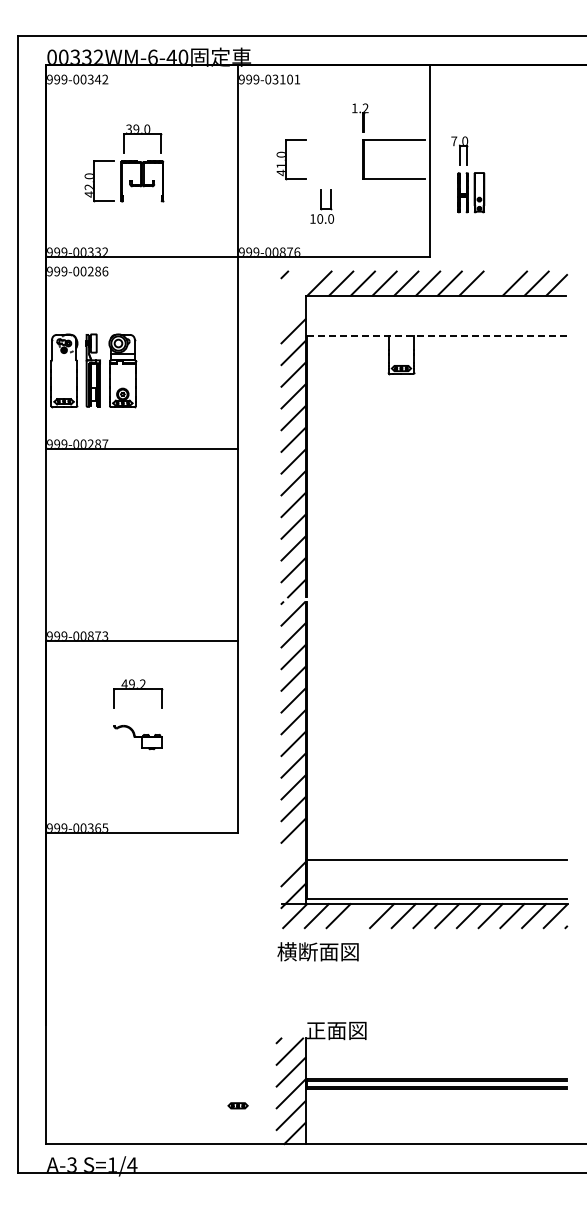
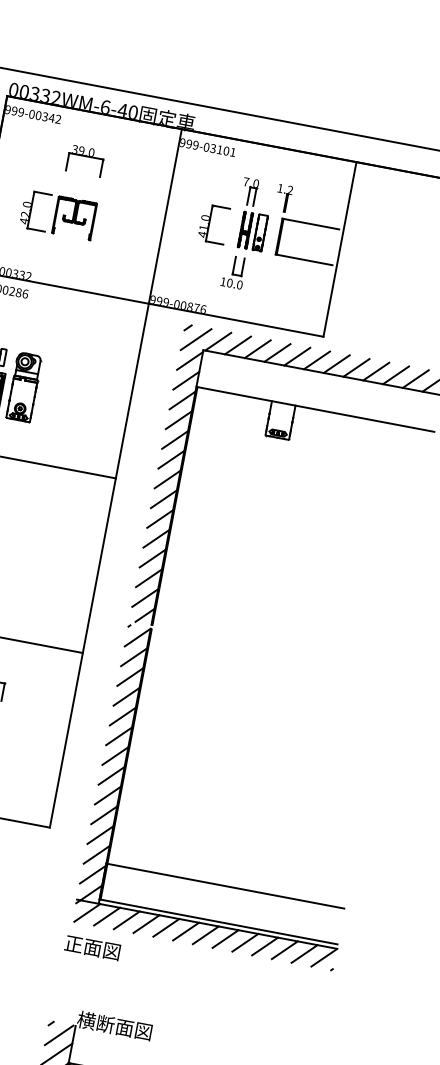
part: (142, 138) -> (85, 160), moved
part: (468, 174) -> (253, 214), moved
line: (493, 283) -> (376, 371), added
line: (295, 285) -> (196, 339), added
line: (293, 309) -> (190, 360), added
line: (436, 335) -> (315, 409), dashed -> solid
line: (293, 852) -> (96, 854), added
line: (360, 916) -> (146, 924), added
text: (317, 951) -> (101, 948), 横断面図 -> 正面図
text: (346, 1030) -> (114, 1025), 正面図 -> 横断面図

